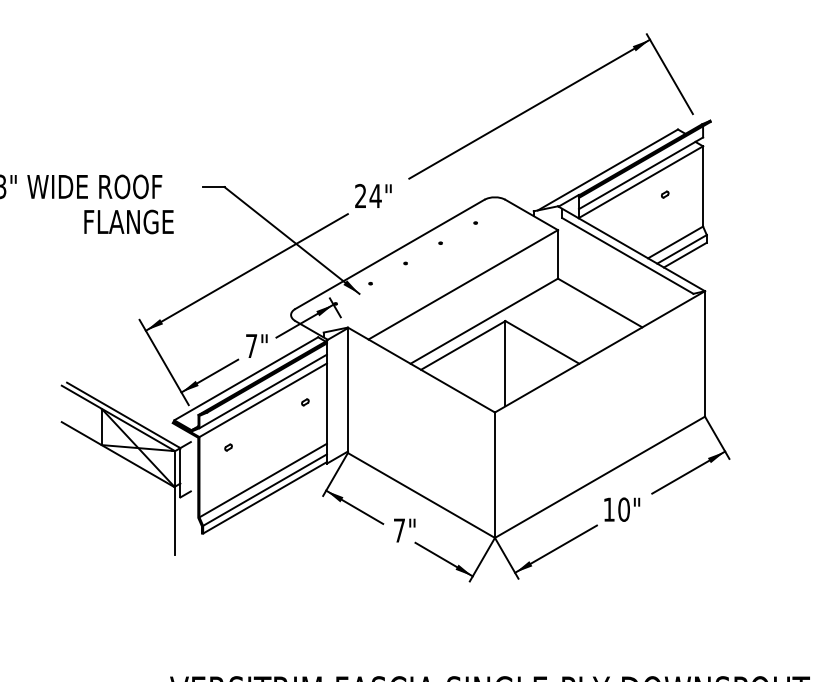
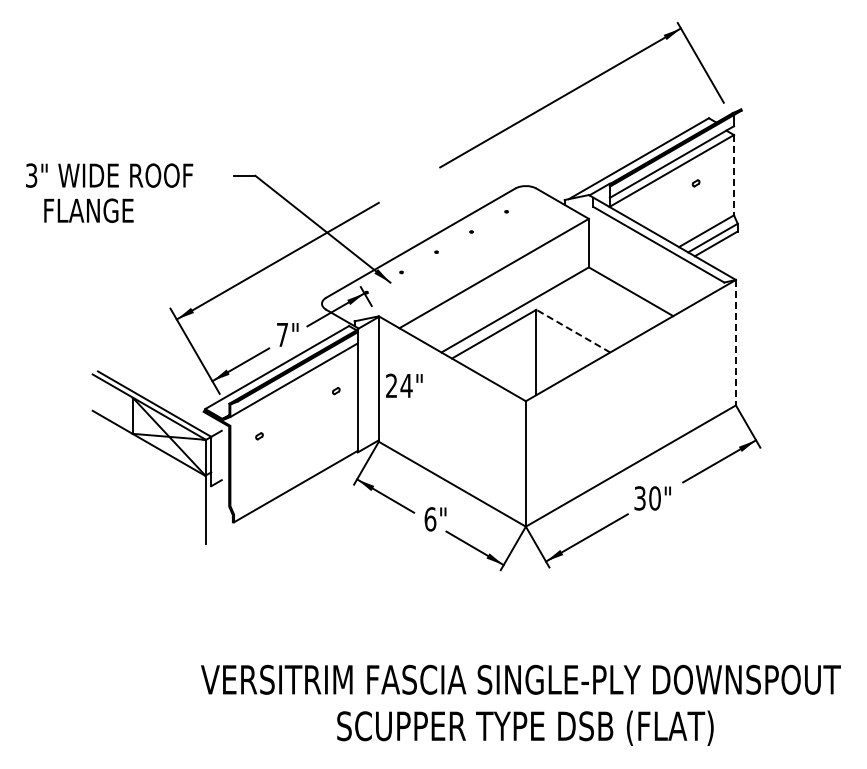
line: (703, 186) -> (734, 175), solid -> dashed
text: (373, 195) -> (404, 385), moved
text: (128, 221) -> (88, 210), moved
line: (542, 342) -> (573, 331), solid -> dashed
line: (704, 353) -> (735, 342), solid -> dashed
line: (262, 399) -> (293, 388), removed
line: (262, 480) -> (293, 469), removed
line: (264, 489) -> (295, 478), removed
text: (608, 509) -> (639, 498), 10" -> 30"
text: (399, 530) -> (430, 519), 7" -> 6"

